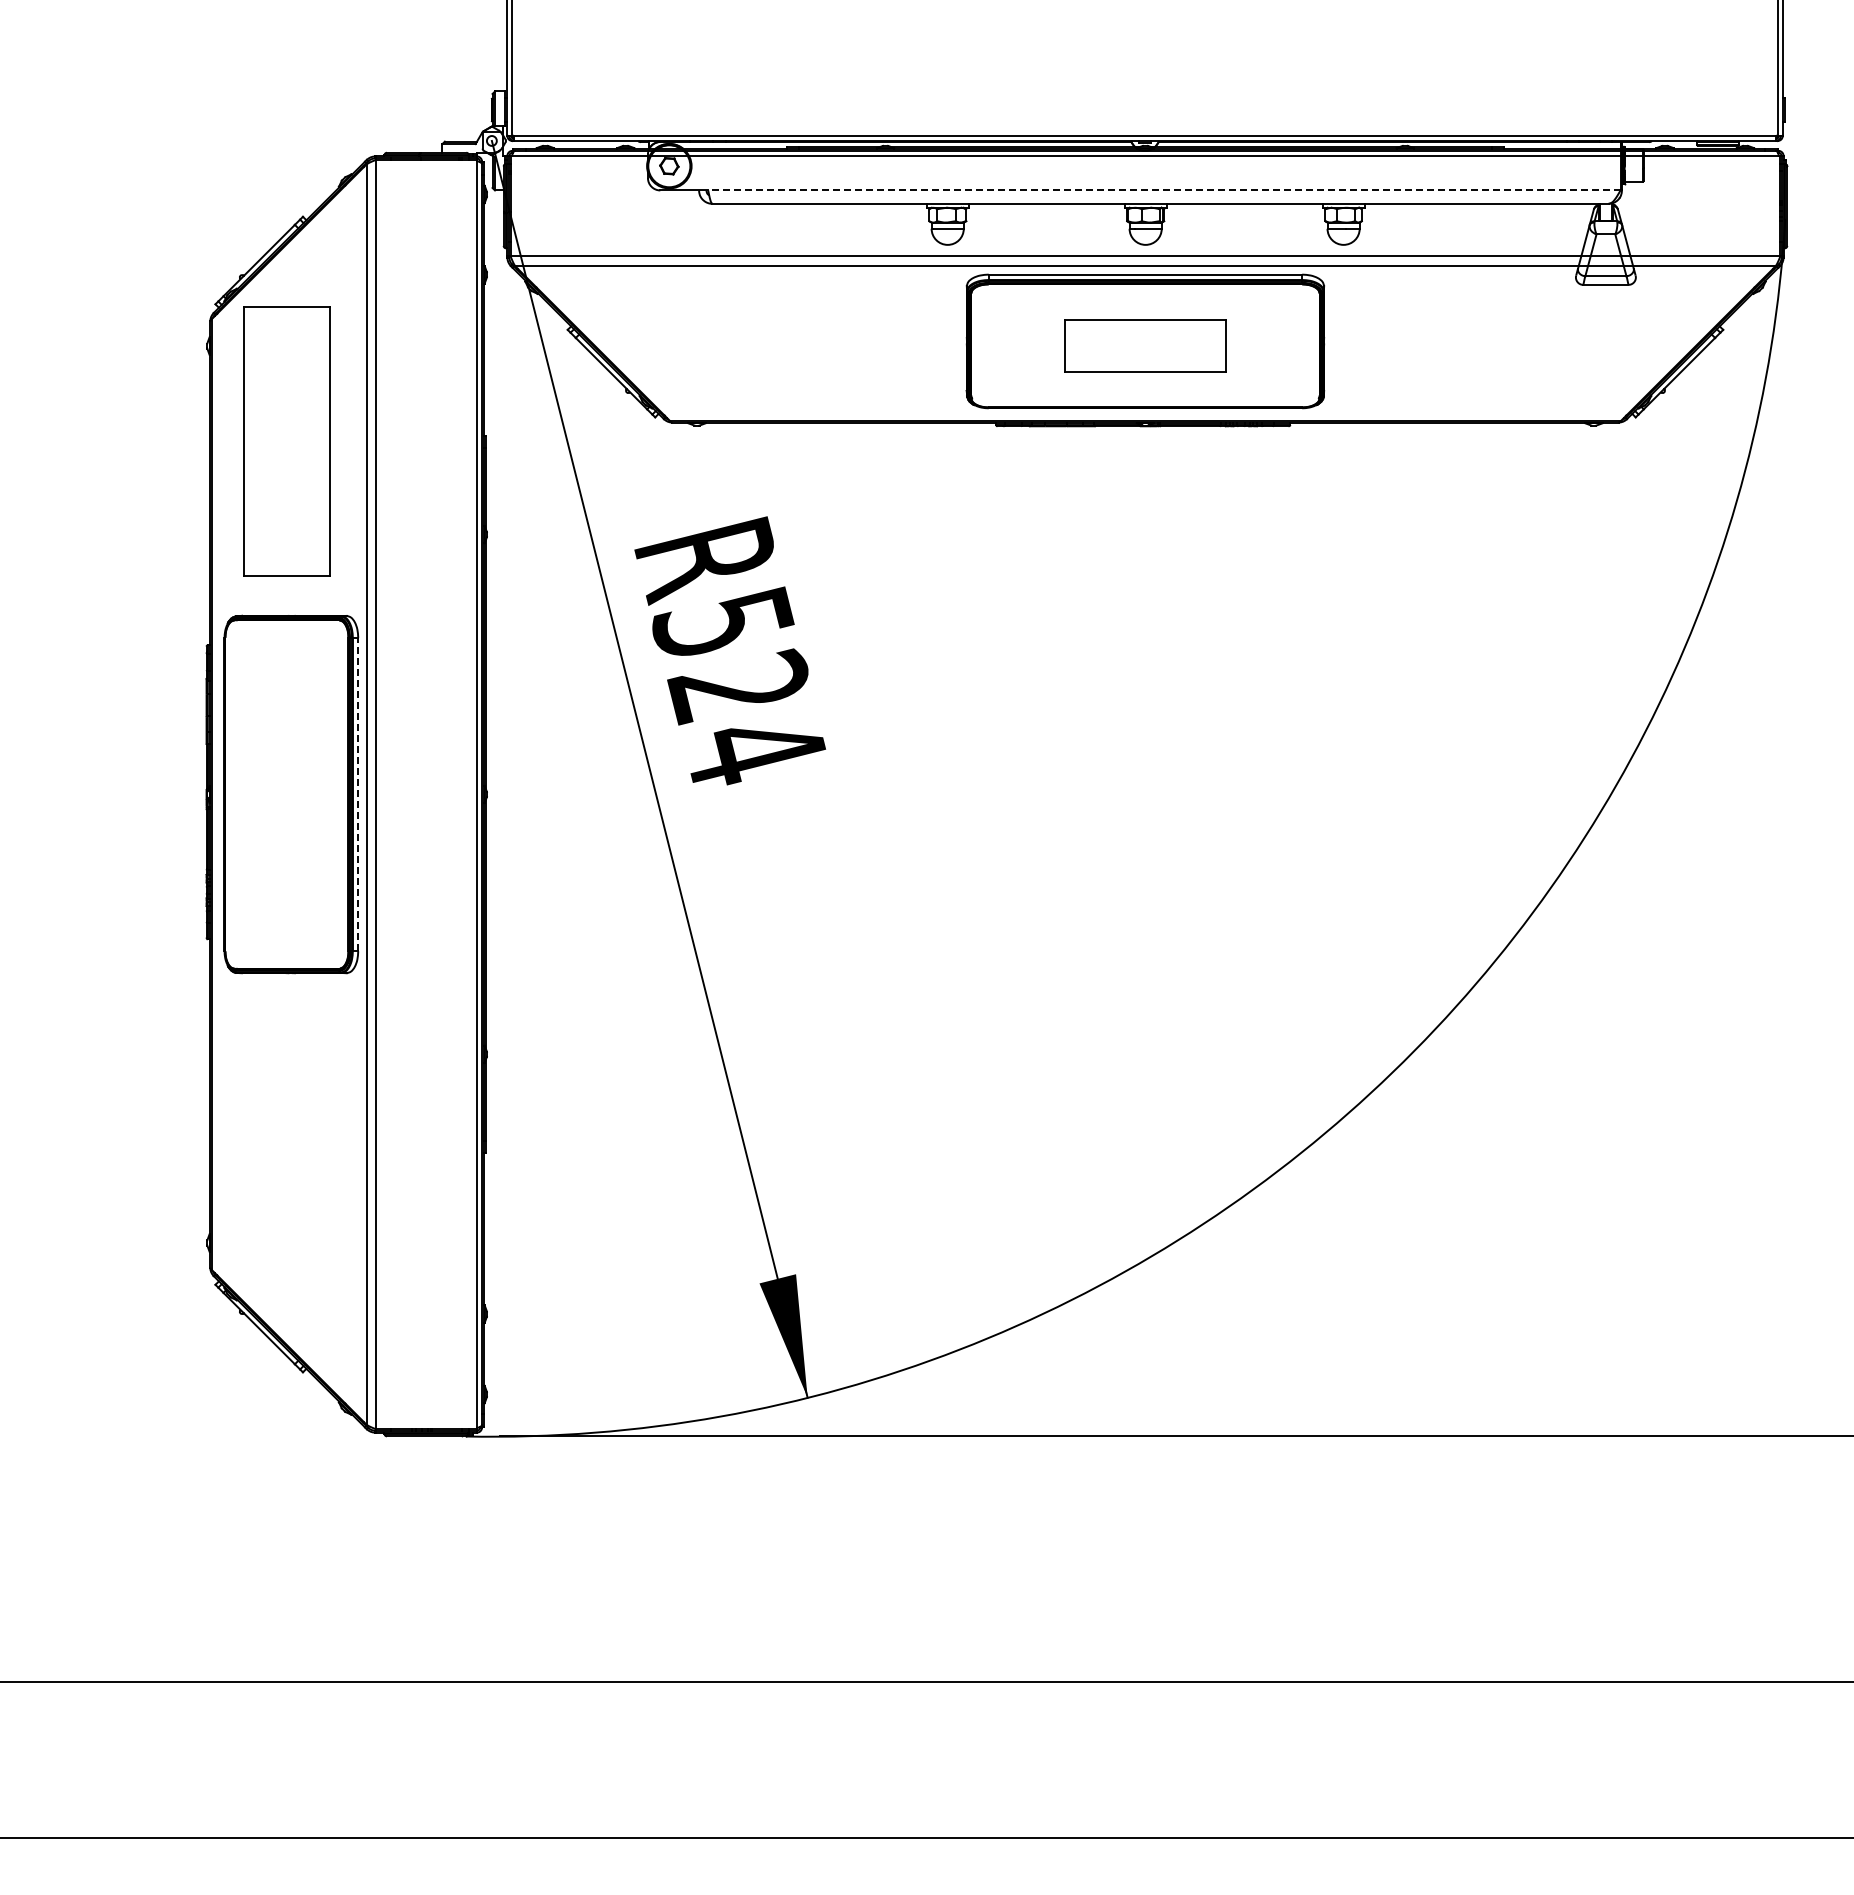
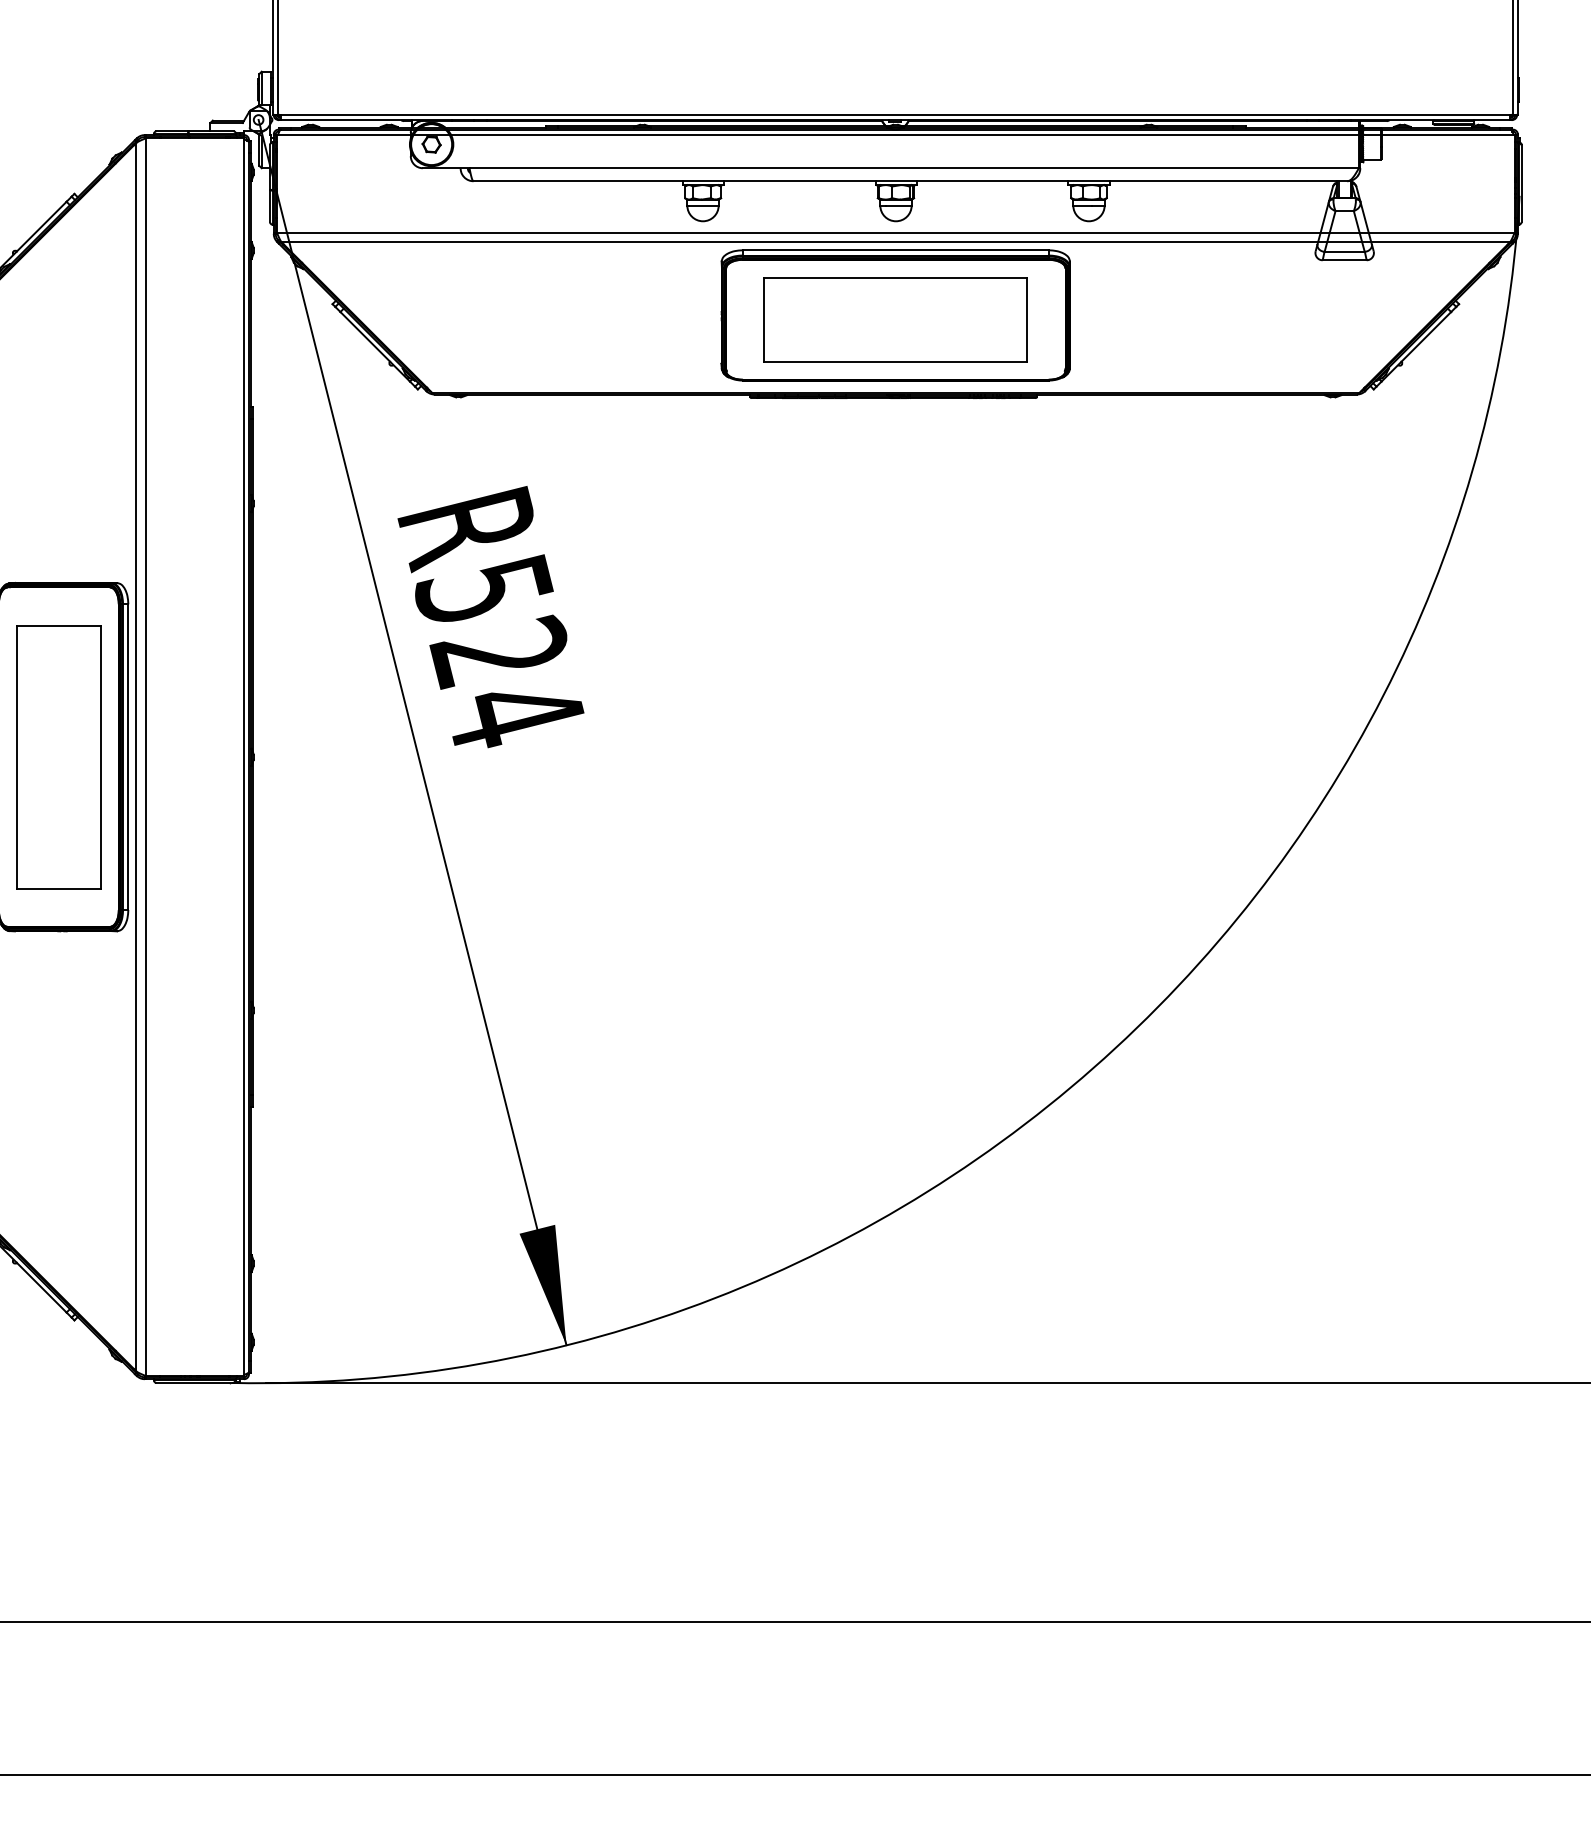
line: (1163, 190) -> (913, 168), dashed -> solid
part: (1145, 345) -> (895, 319), size x1.67
part: (286, 441) -> (58, 757), moved
line: (358, 794) -> (128, 757), dashed -> solid

